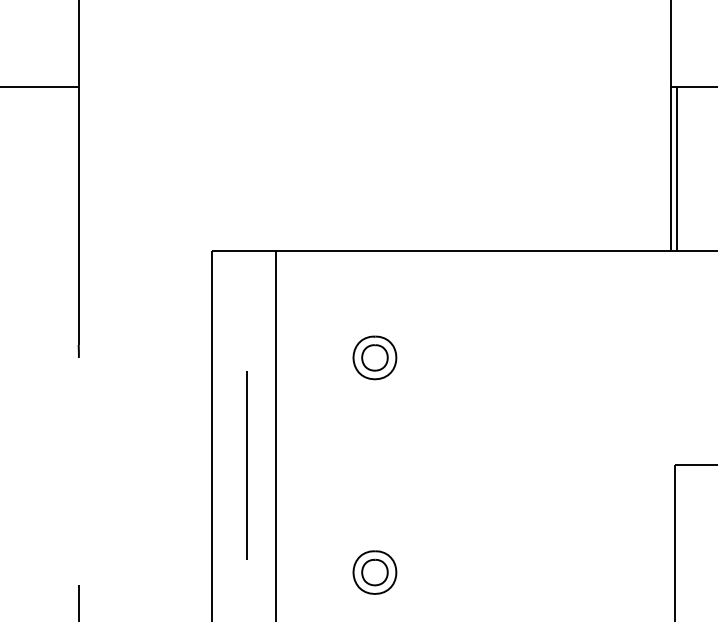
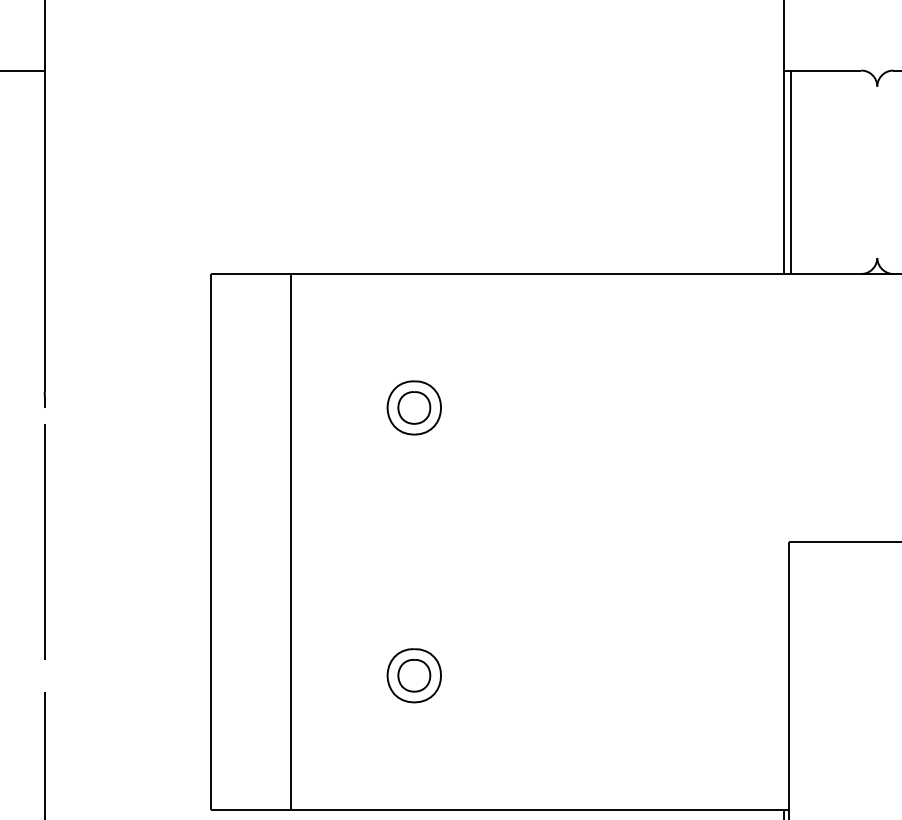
line: (246, 464) -> (44, 541), moved

